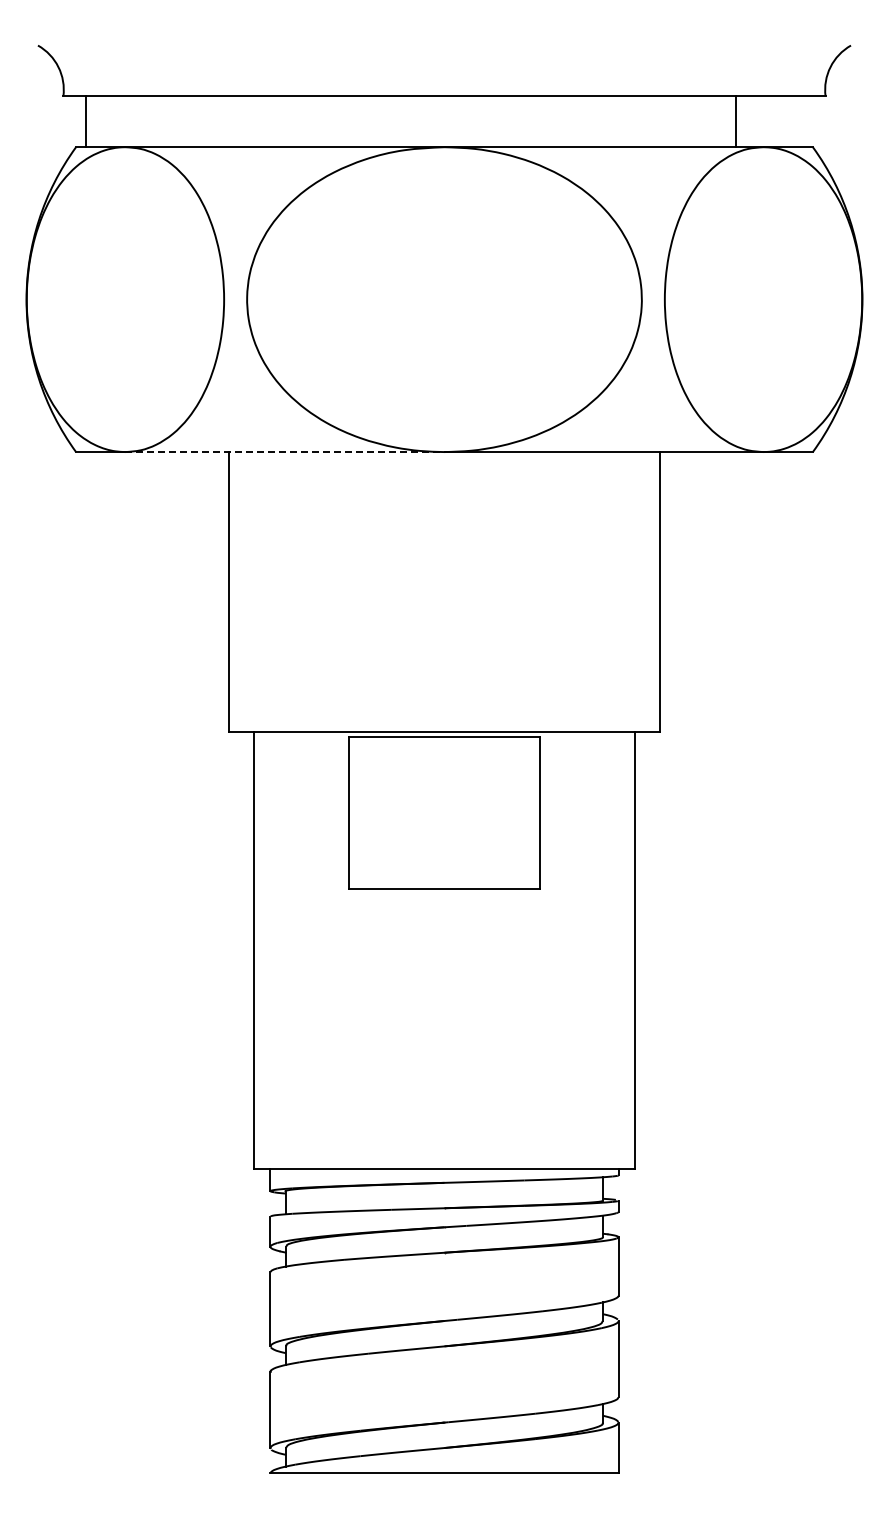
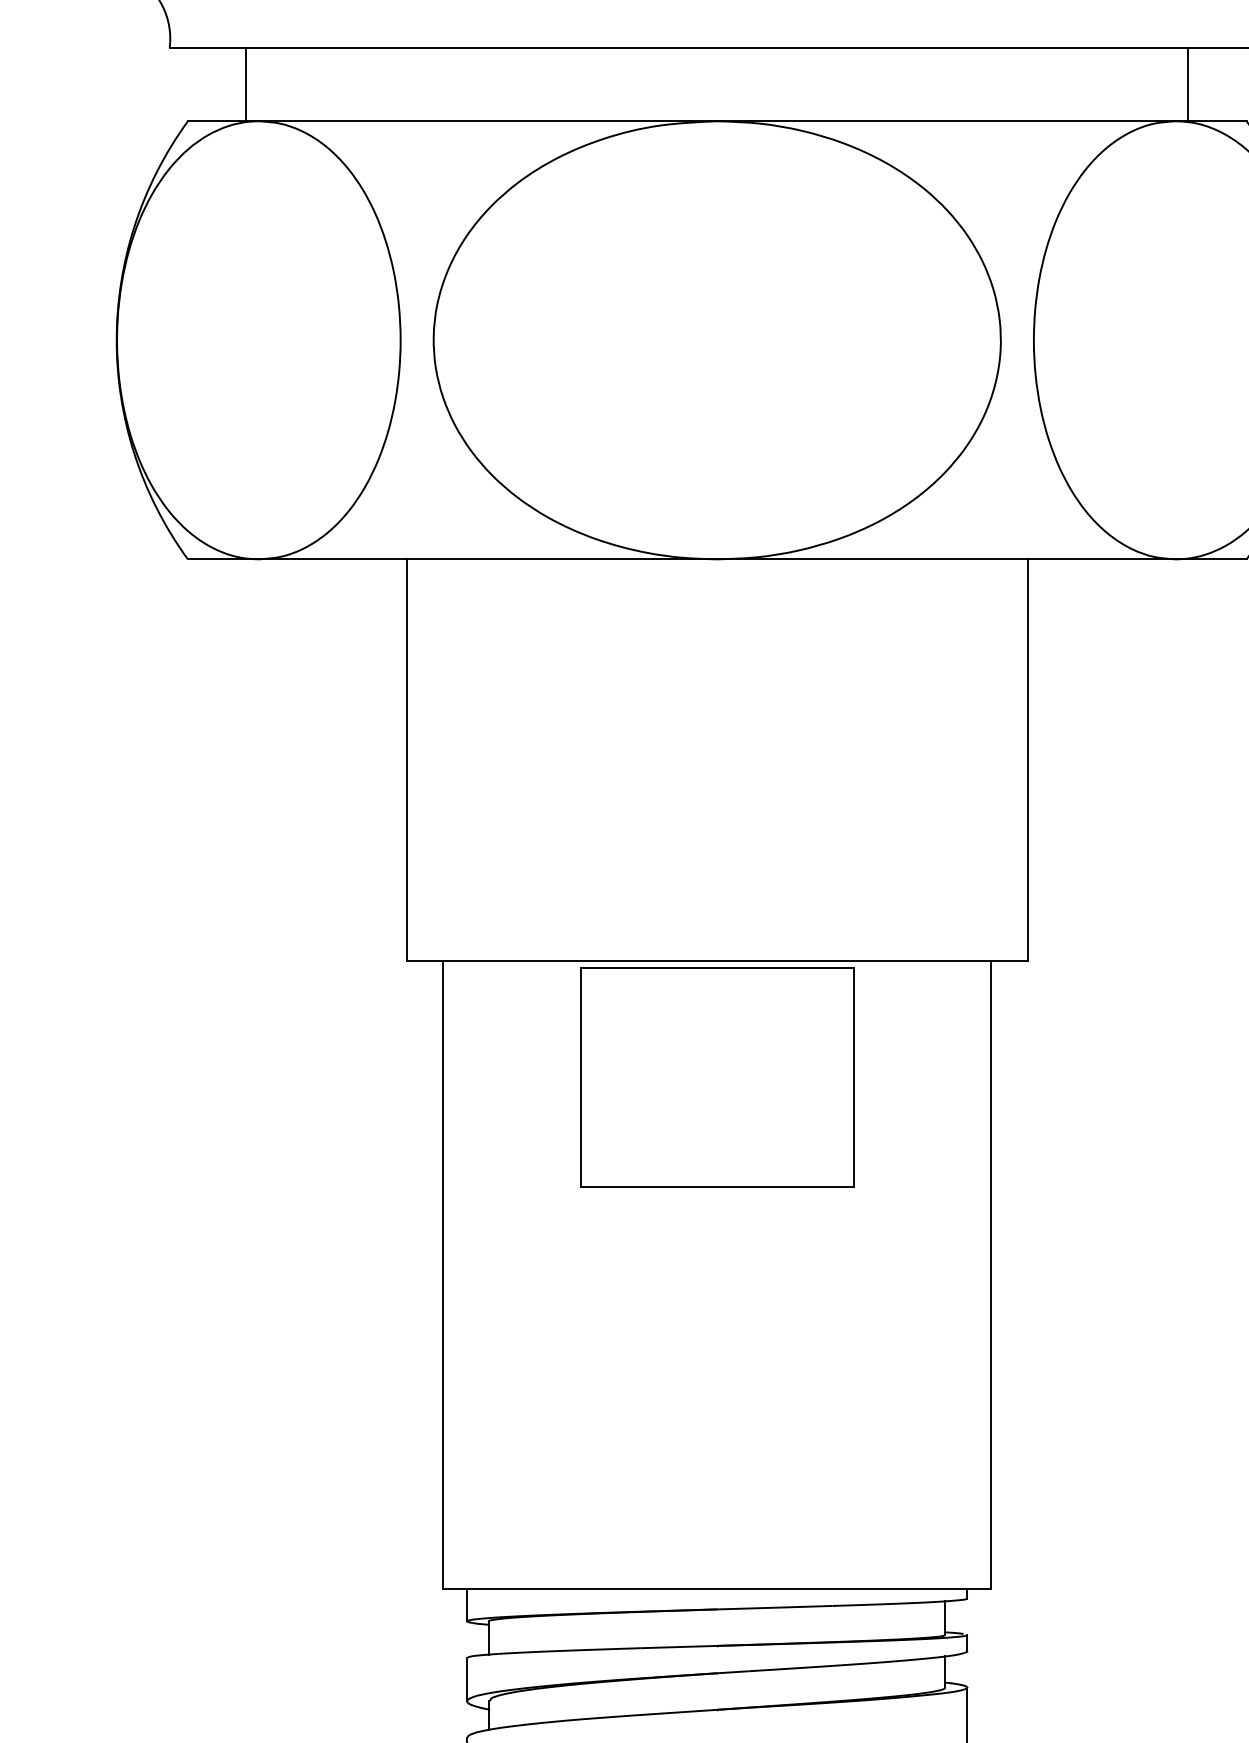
line: (85, 121) -> (245, 84), moved
line: (736, 121) -> (1188, 84), moved
line: (284, 452) -> (487, 559), dashed -> solid

